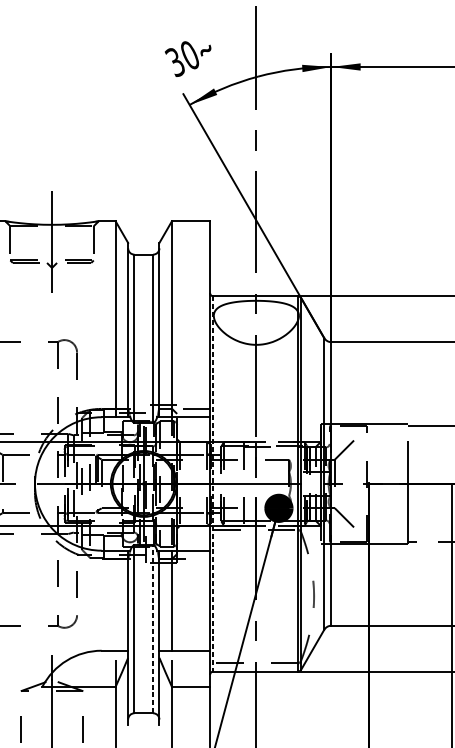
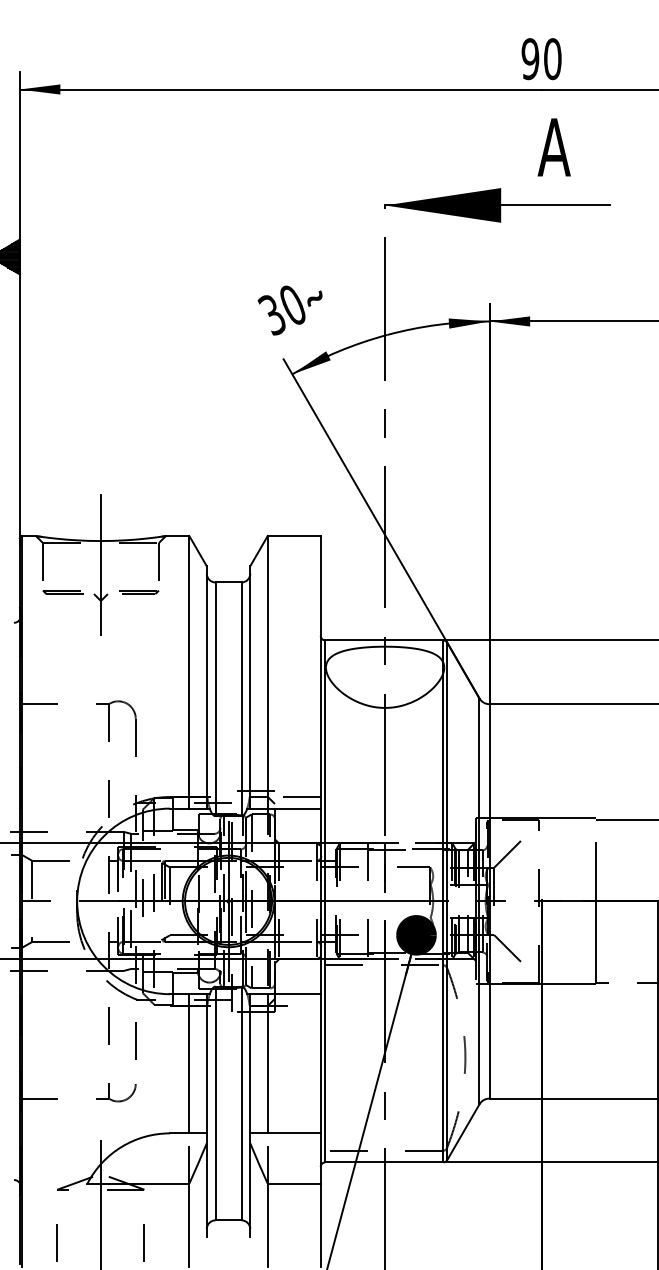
line: (213, 484) -> (325, 901), dashed -> solid
line: (115, 600) -> (189, 1063), added
line: (153, 629) -> (241, 1103), dashed -> solid

